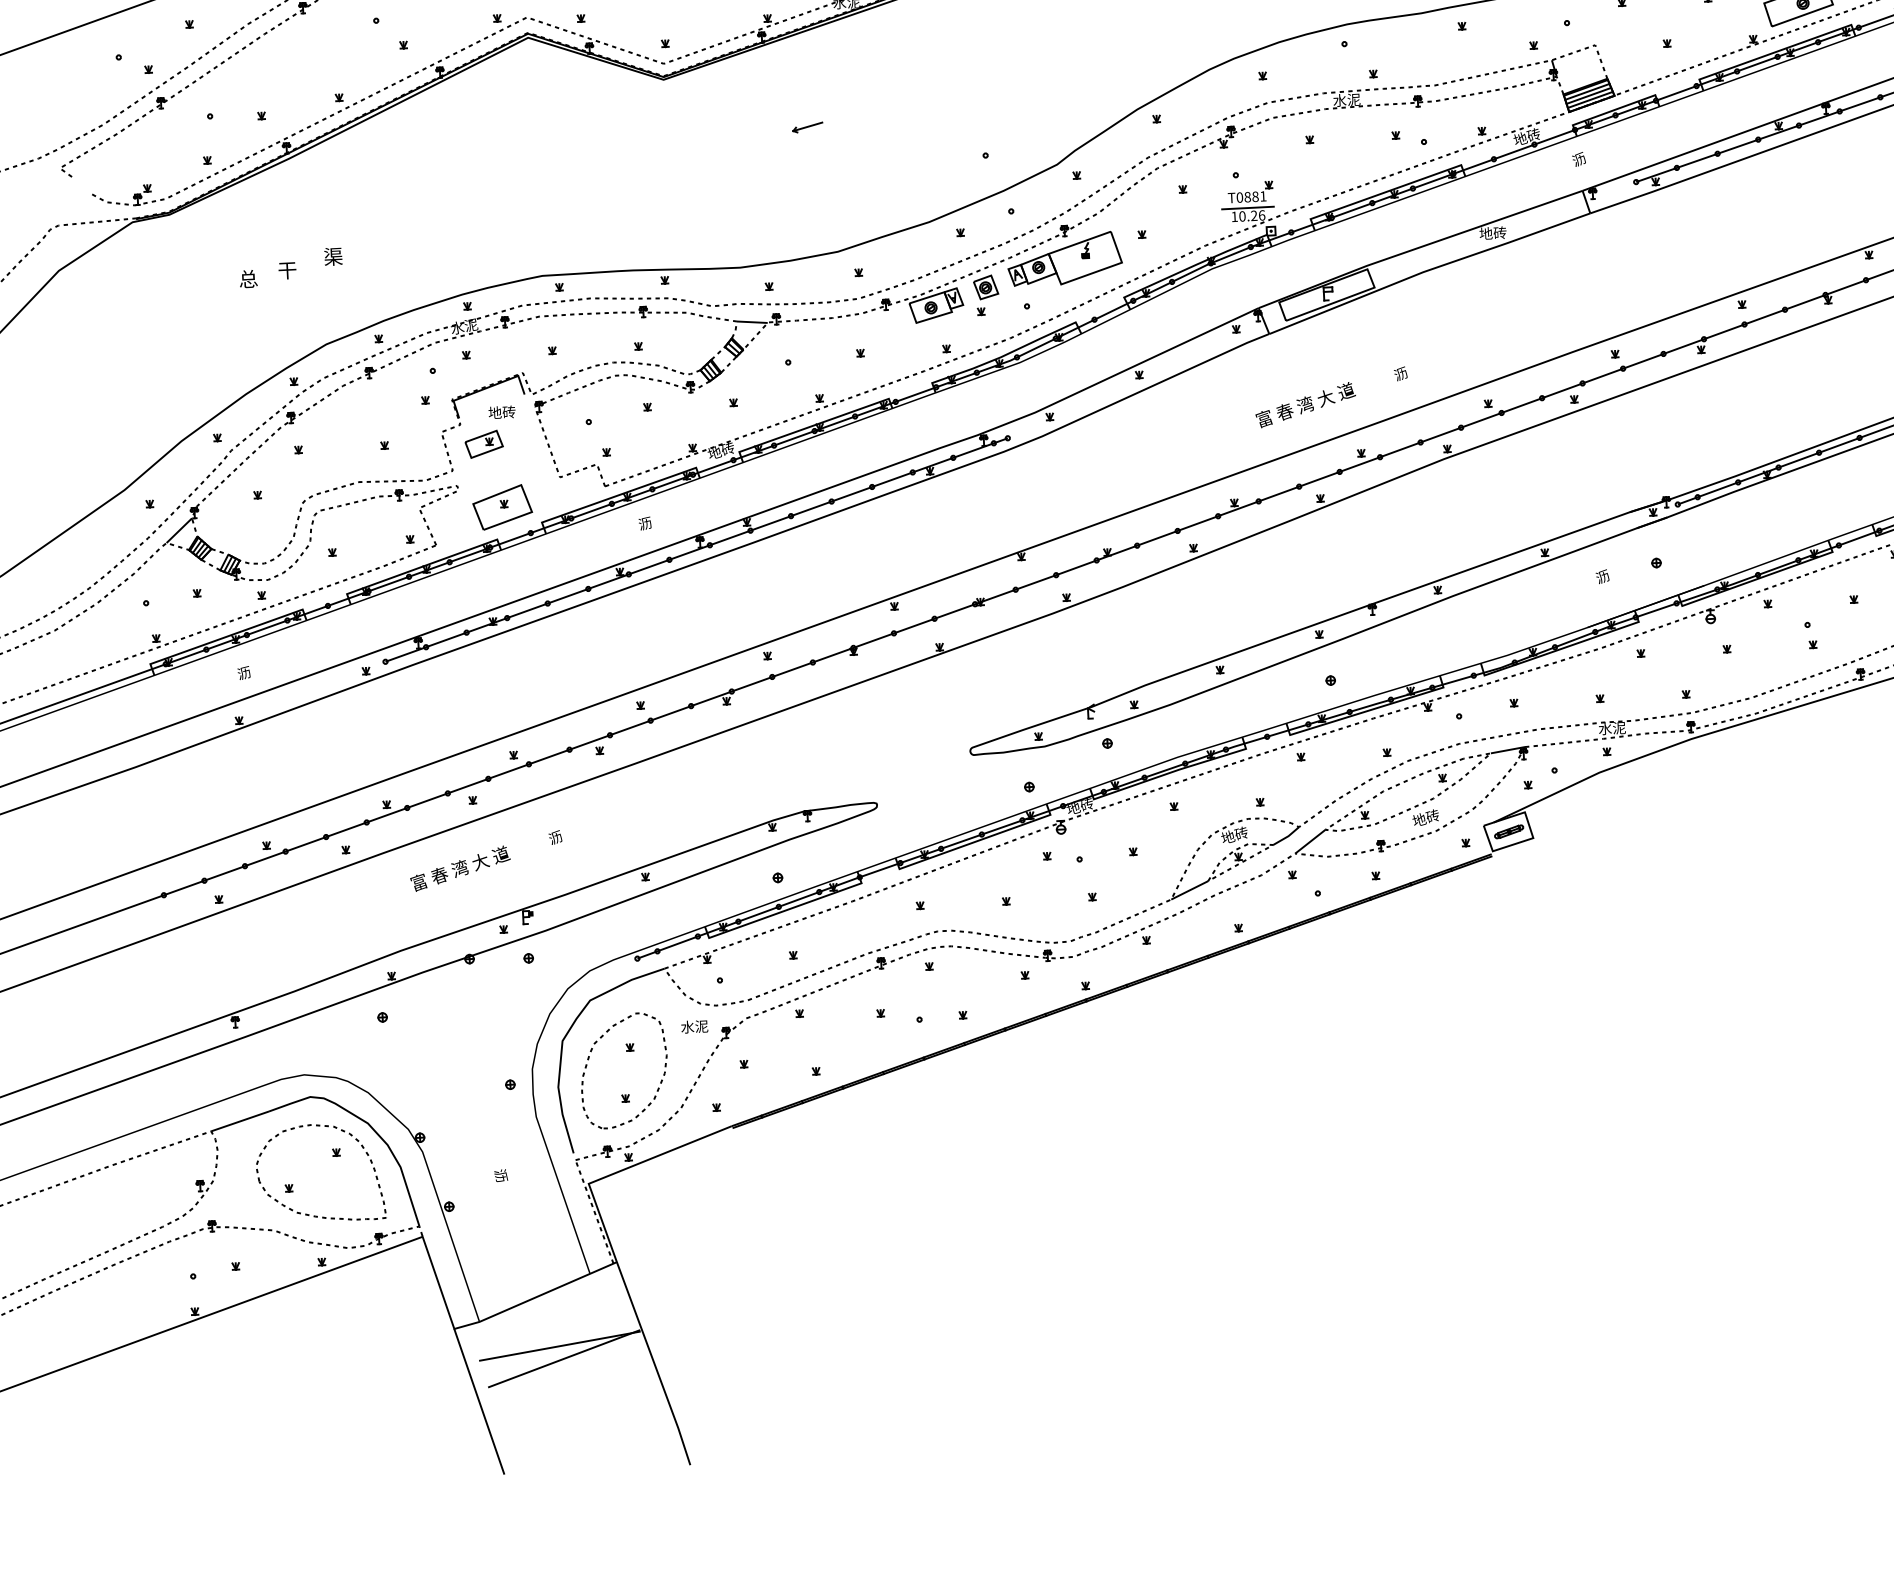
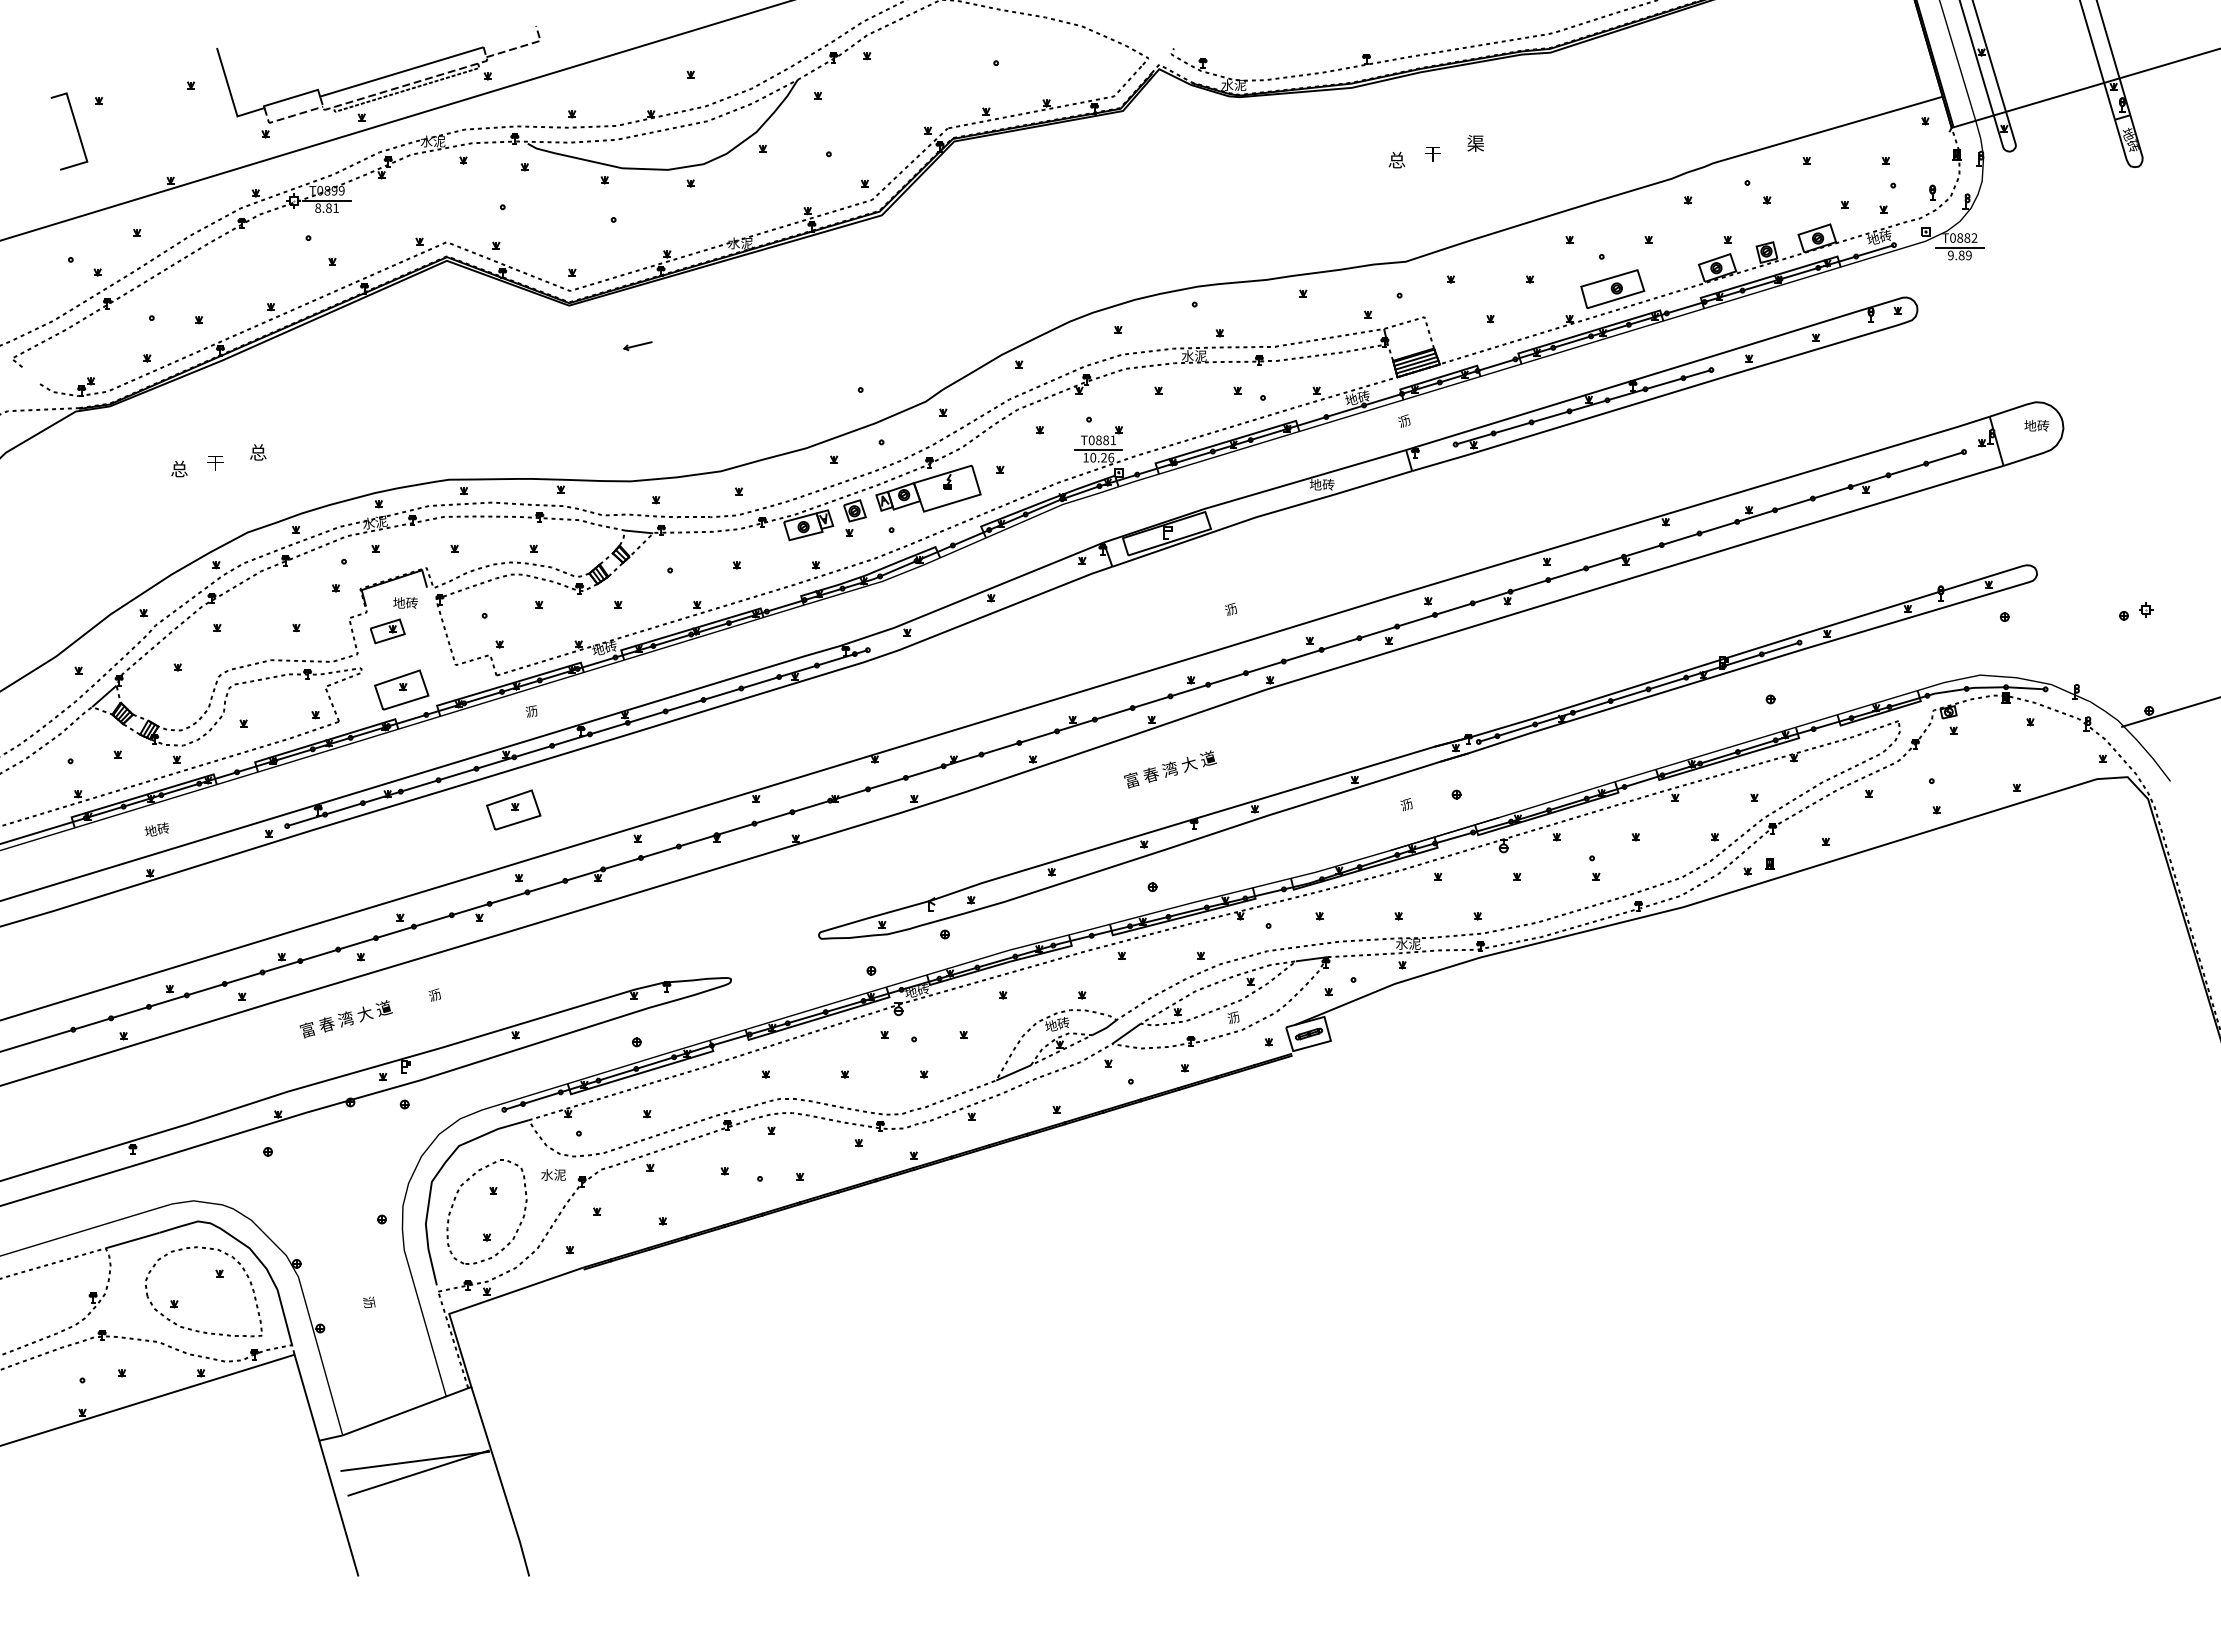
part: (807, 128) -> (637, 346), moved
text: (333, 256) -> (258, 452), 渠 -> 总
text: (1305, 405) -> (1170, 769), moved
part: (630, 631) -> (513, 809), added
text: (243, 672) -> (156, 829), 沥 -> 地砖
text: (1425, 817) -> (1233, 1017), 地砖 -> 沥

